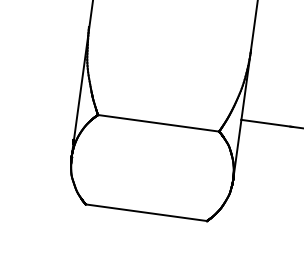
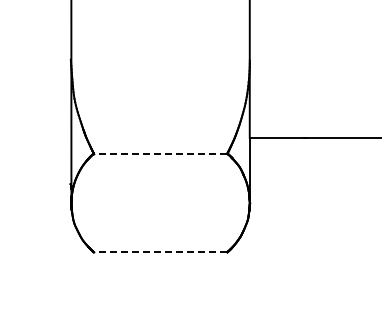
line: (158, 123) -> (160, 153), solid -> dashed
line: (146, 212) -> (160, 252), solid -> dashed

